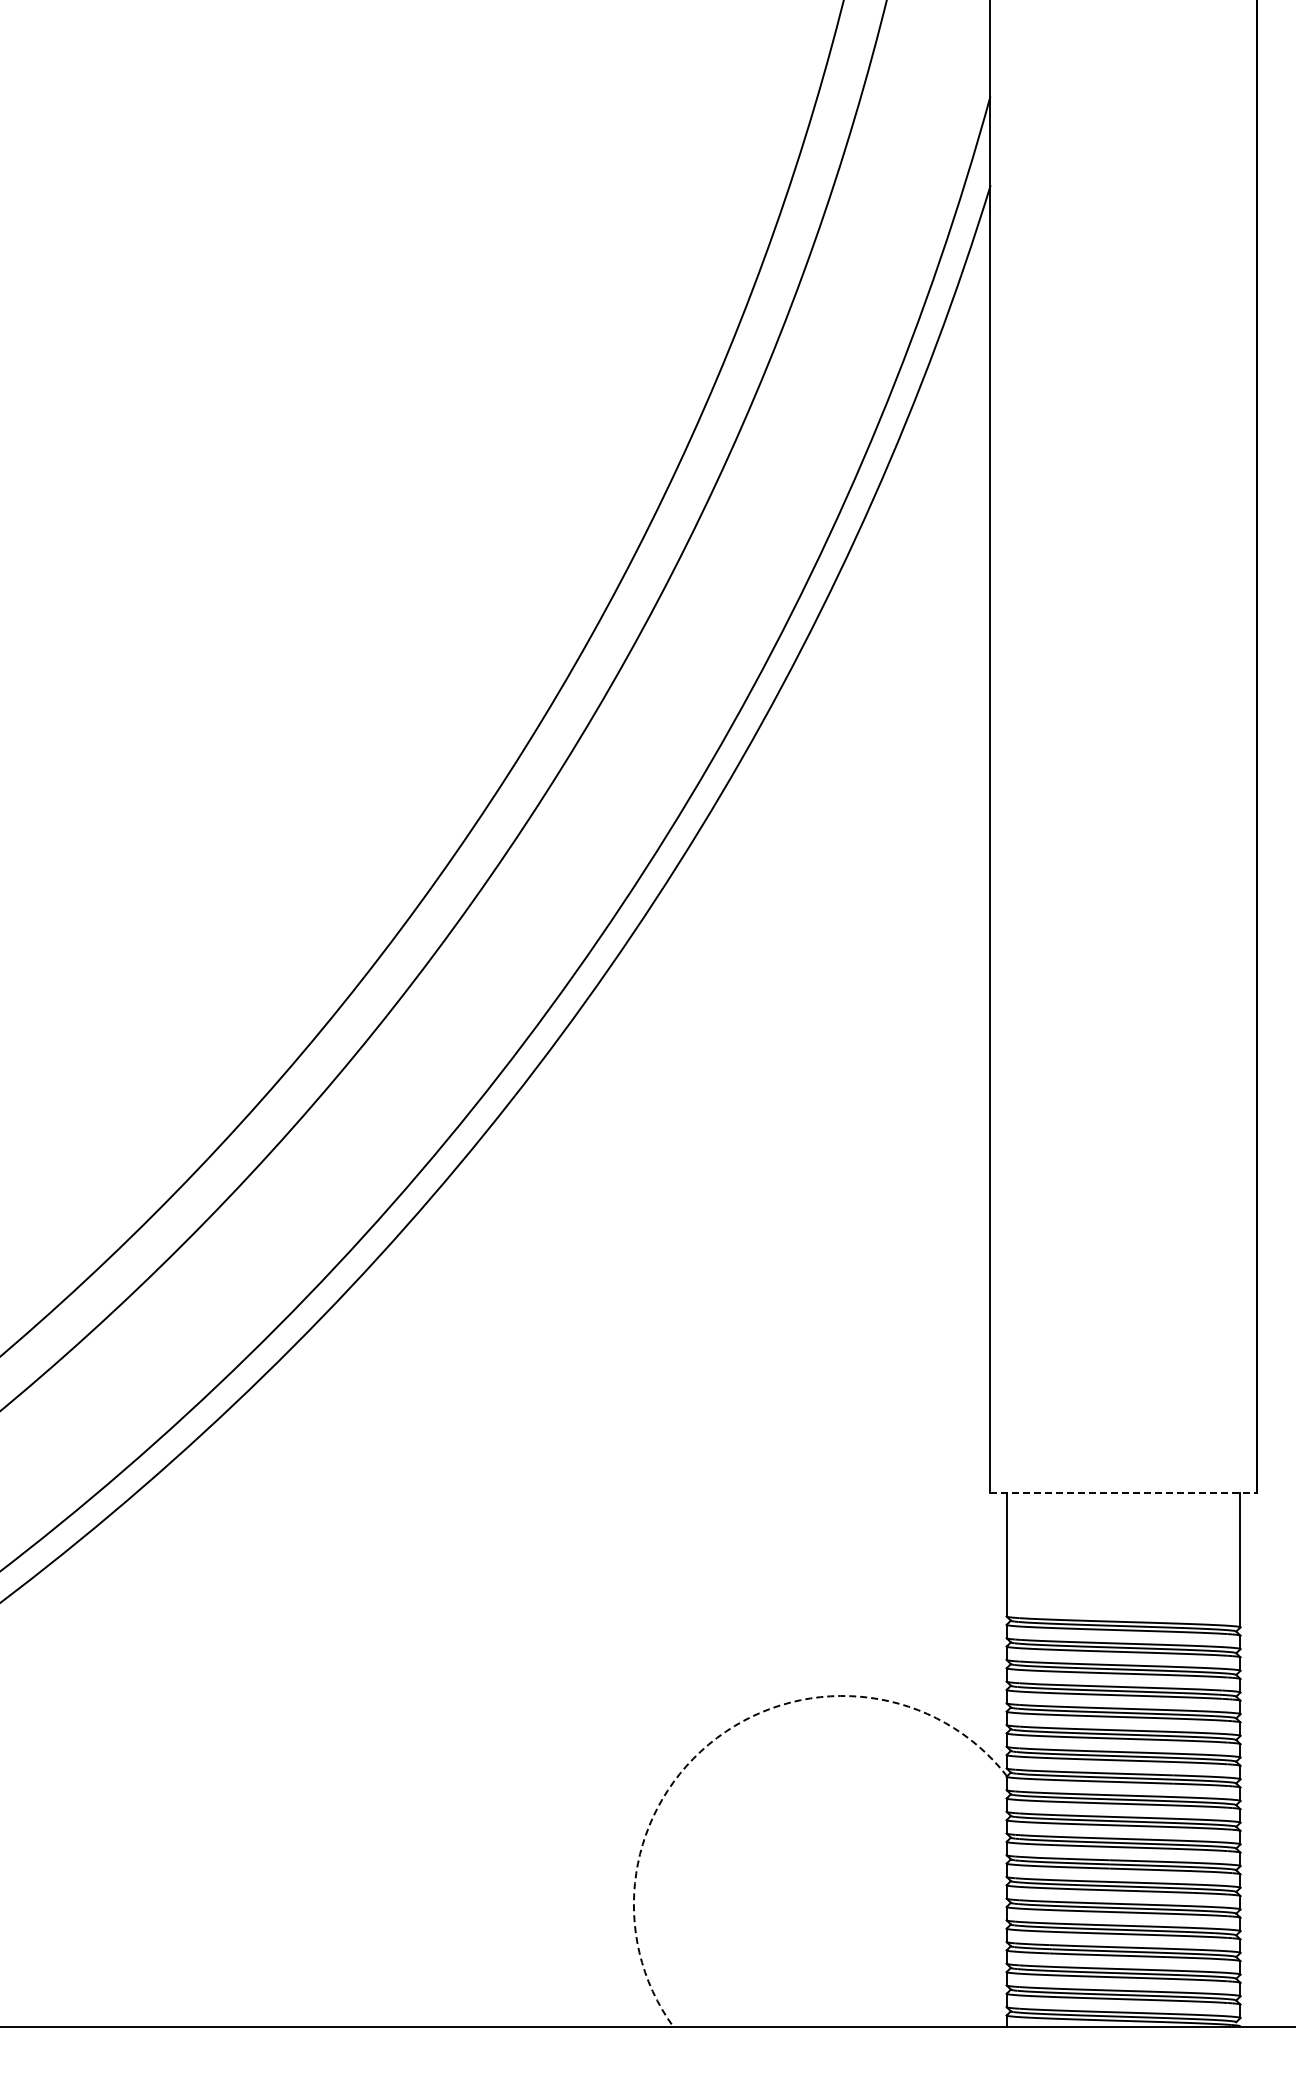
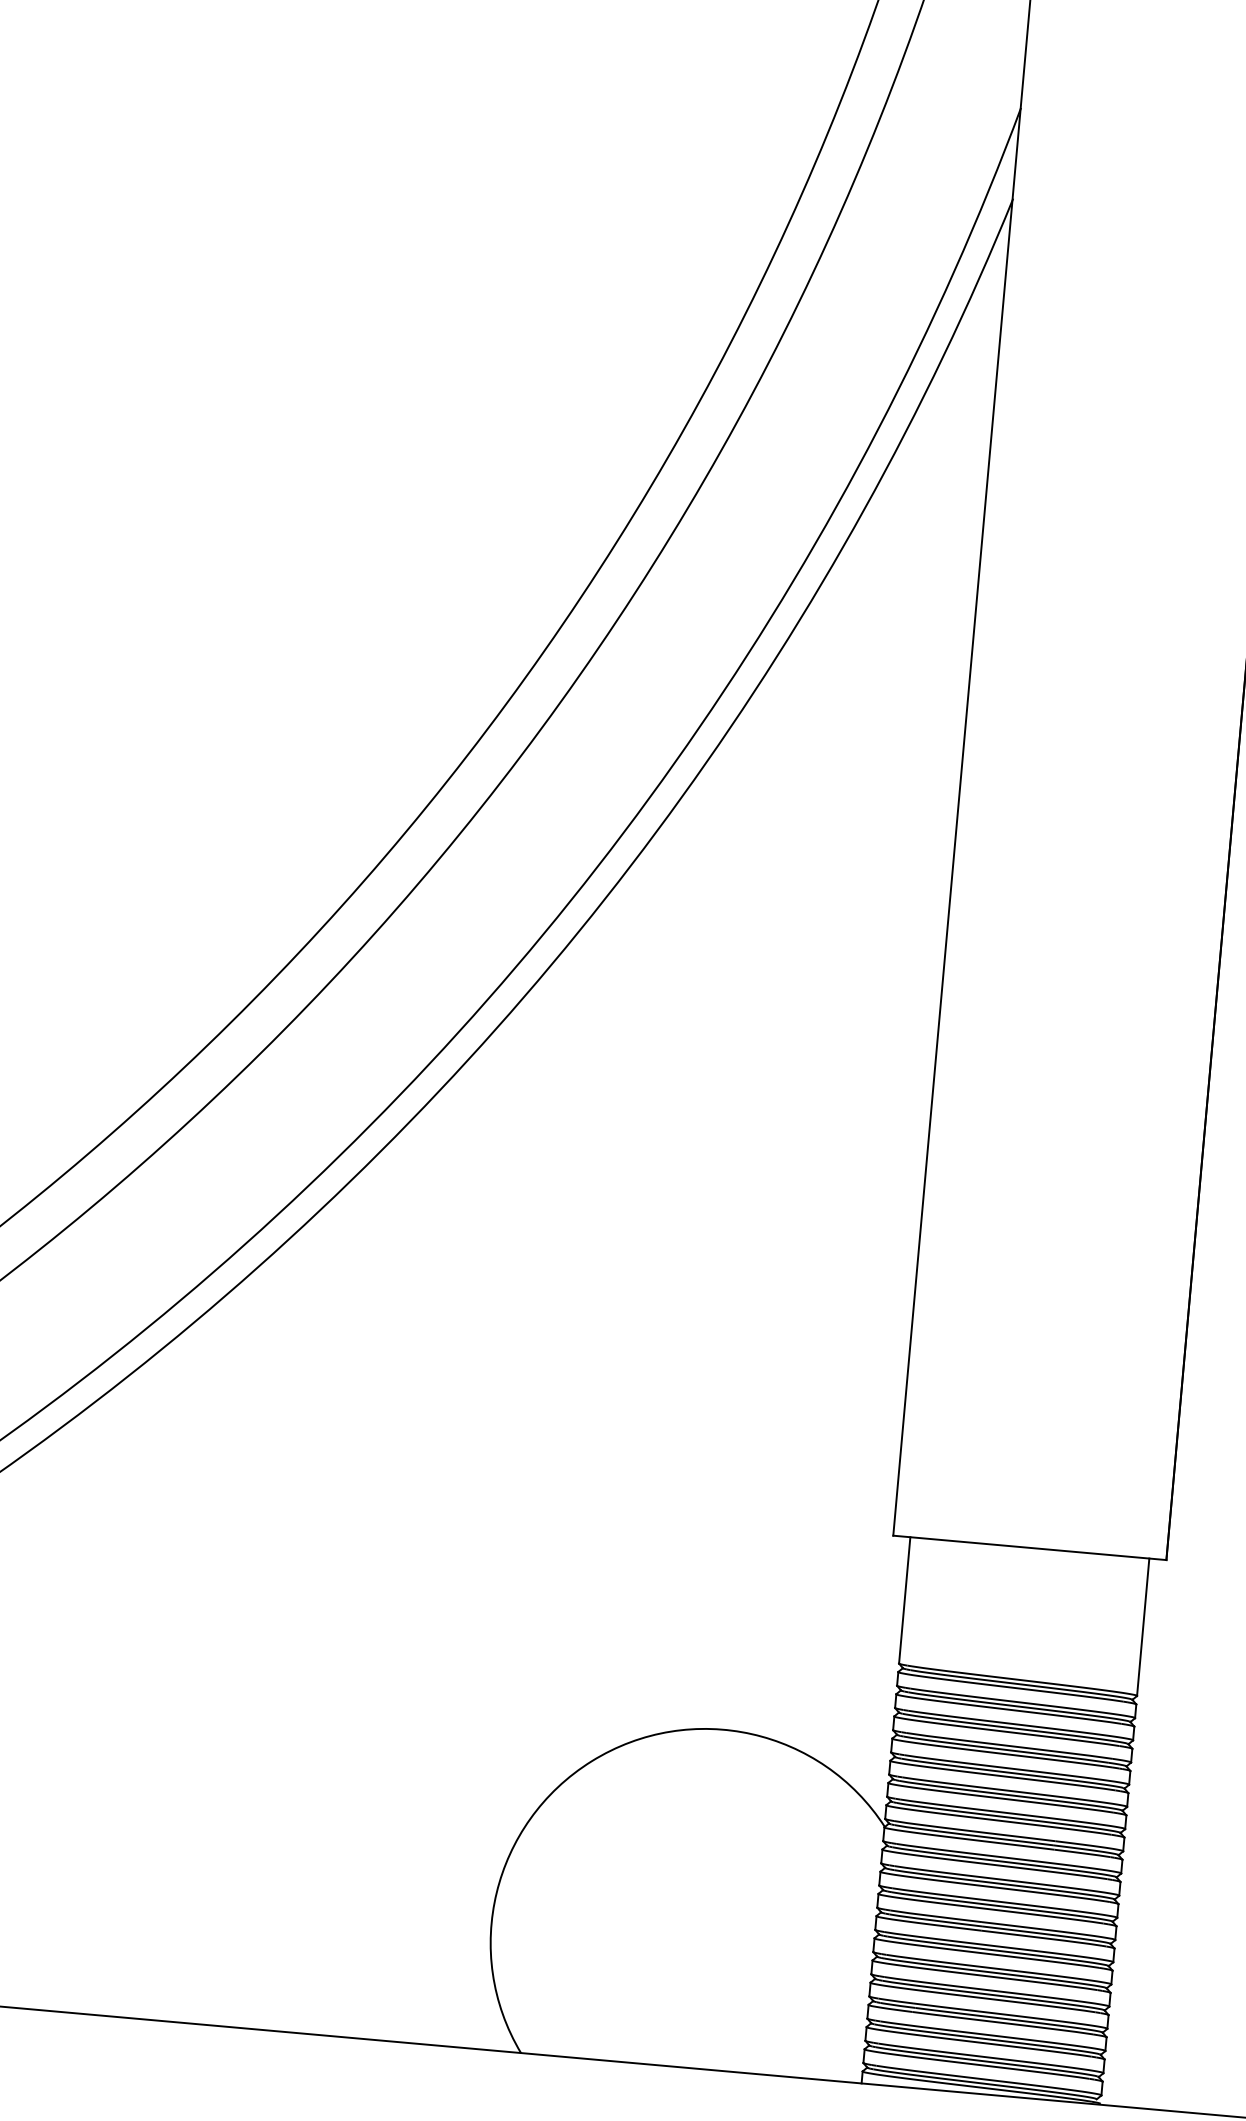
line: (1123, 1493) -> (1029, 1548), dashed -> solid
arc: (717, 1737) -> (592, 1760), dashed -> solid

